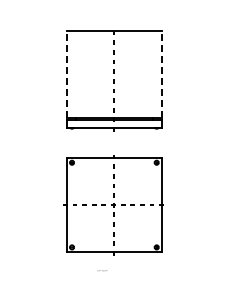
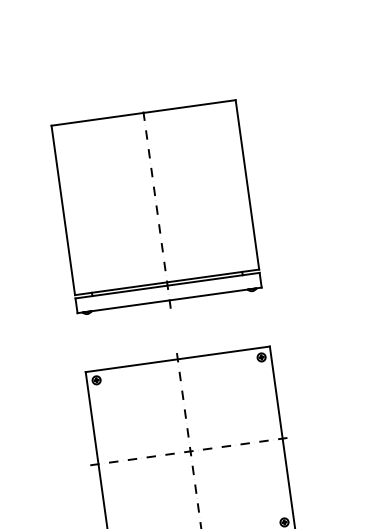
line: (67, 74) -> (63, 209), dashed -> solid
line: (161, 74) -> (247, 184), dashed -> solid

